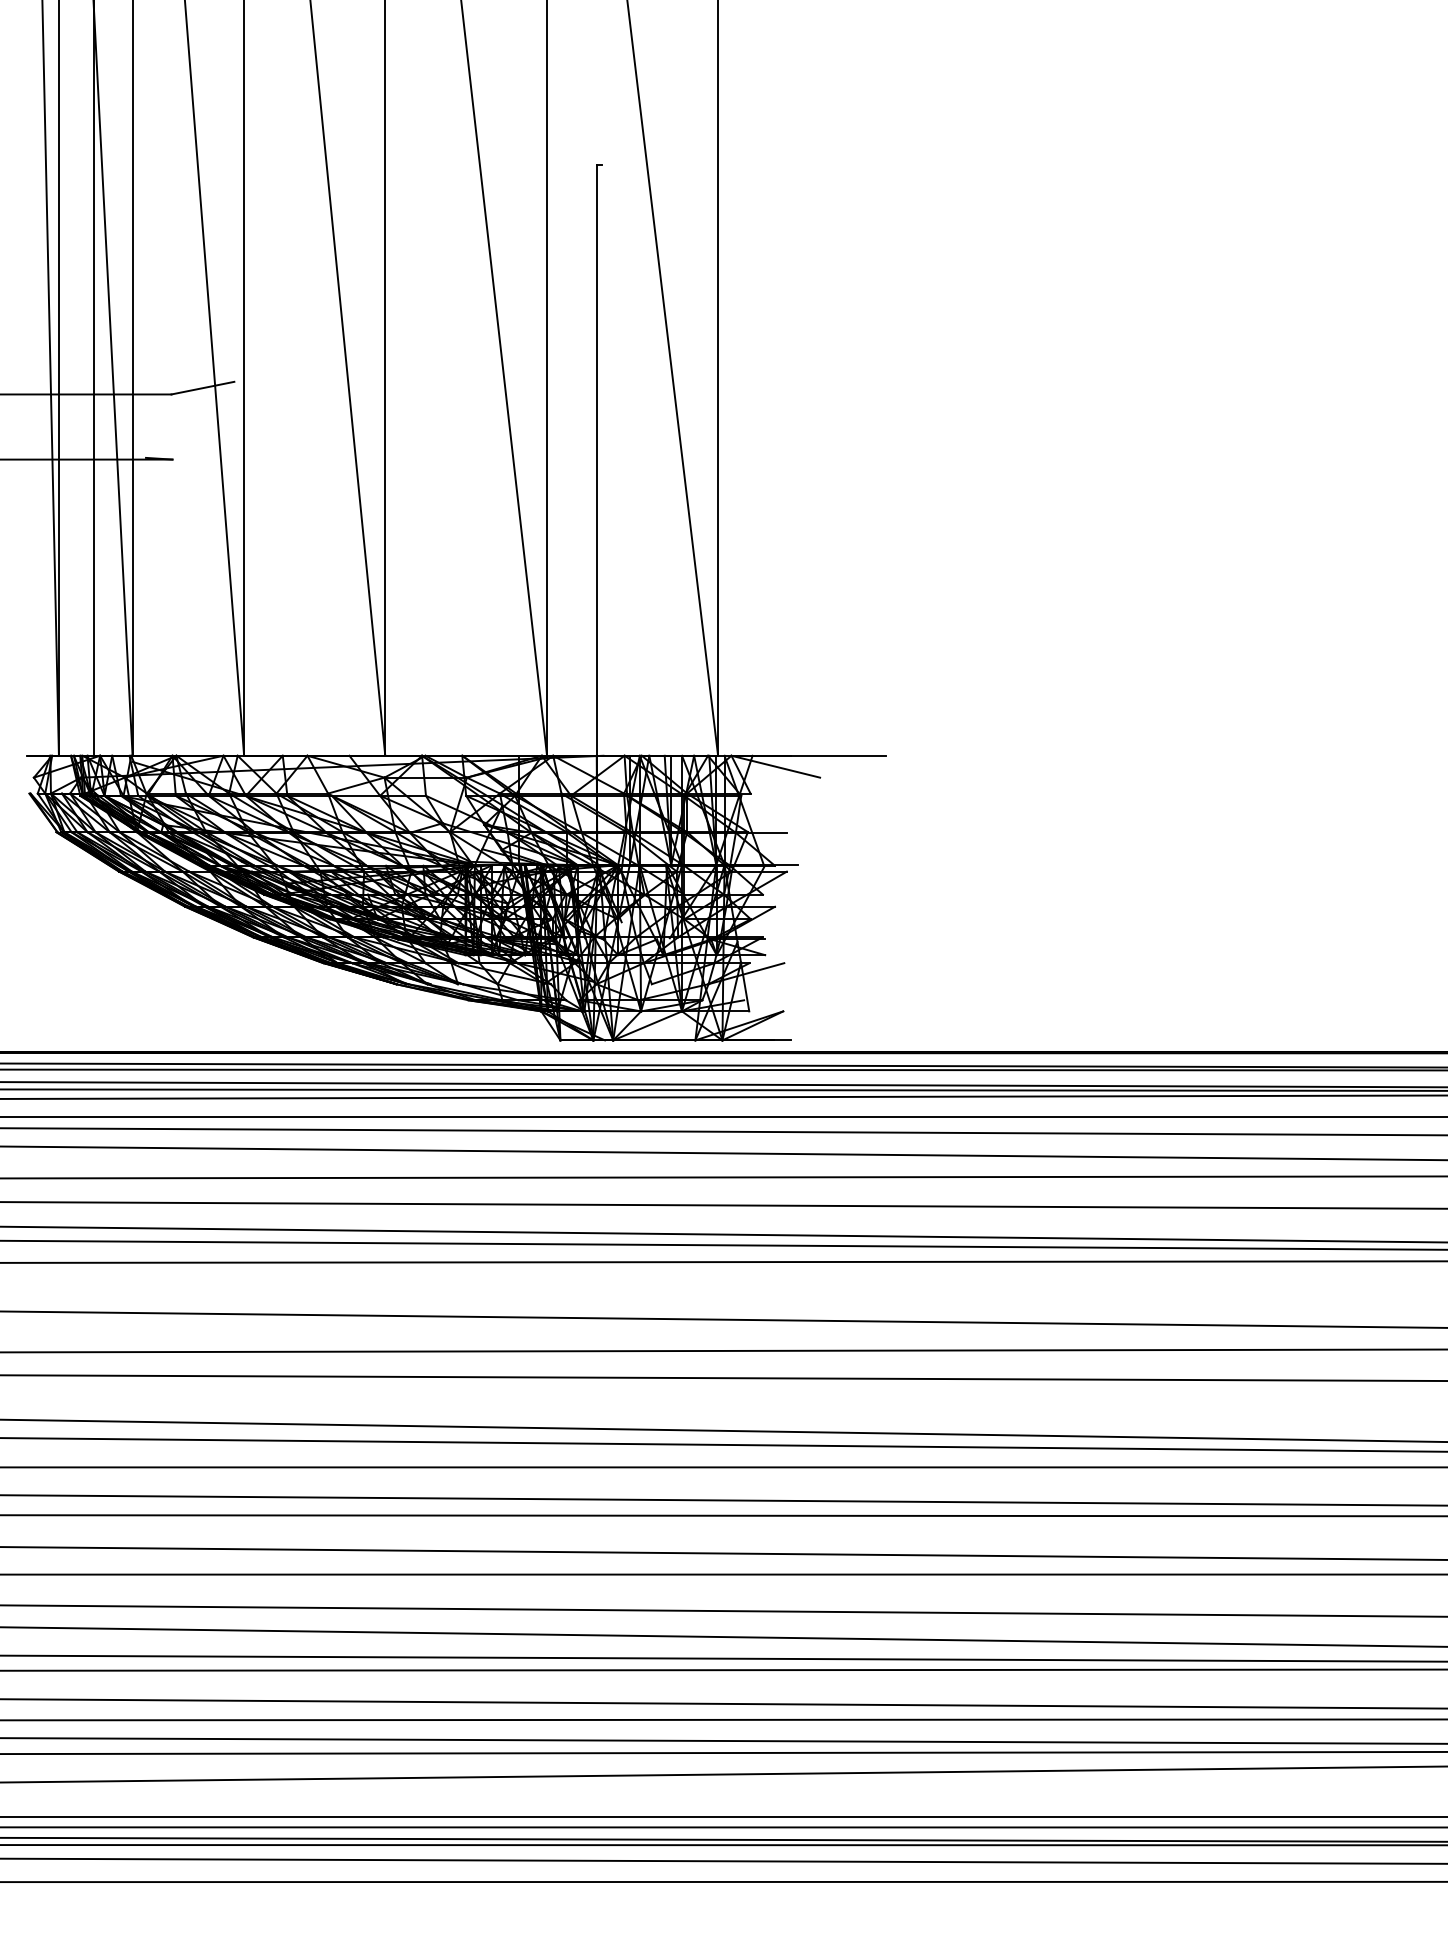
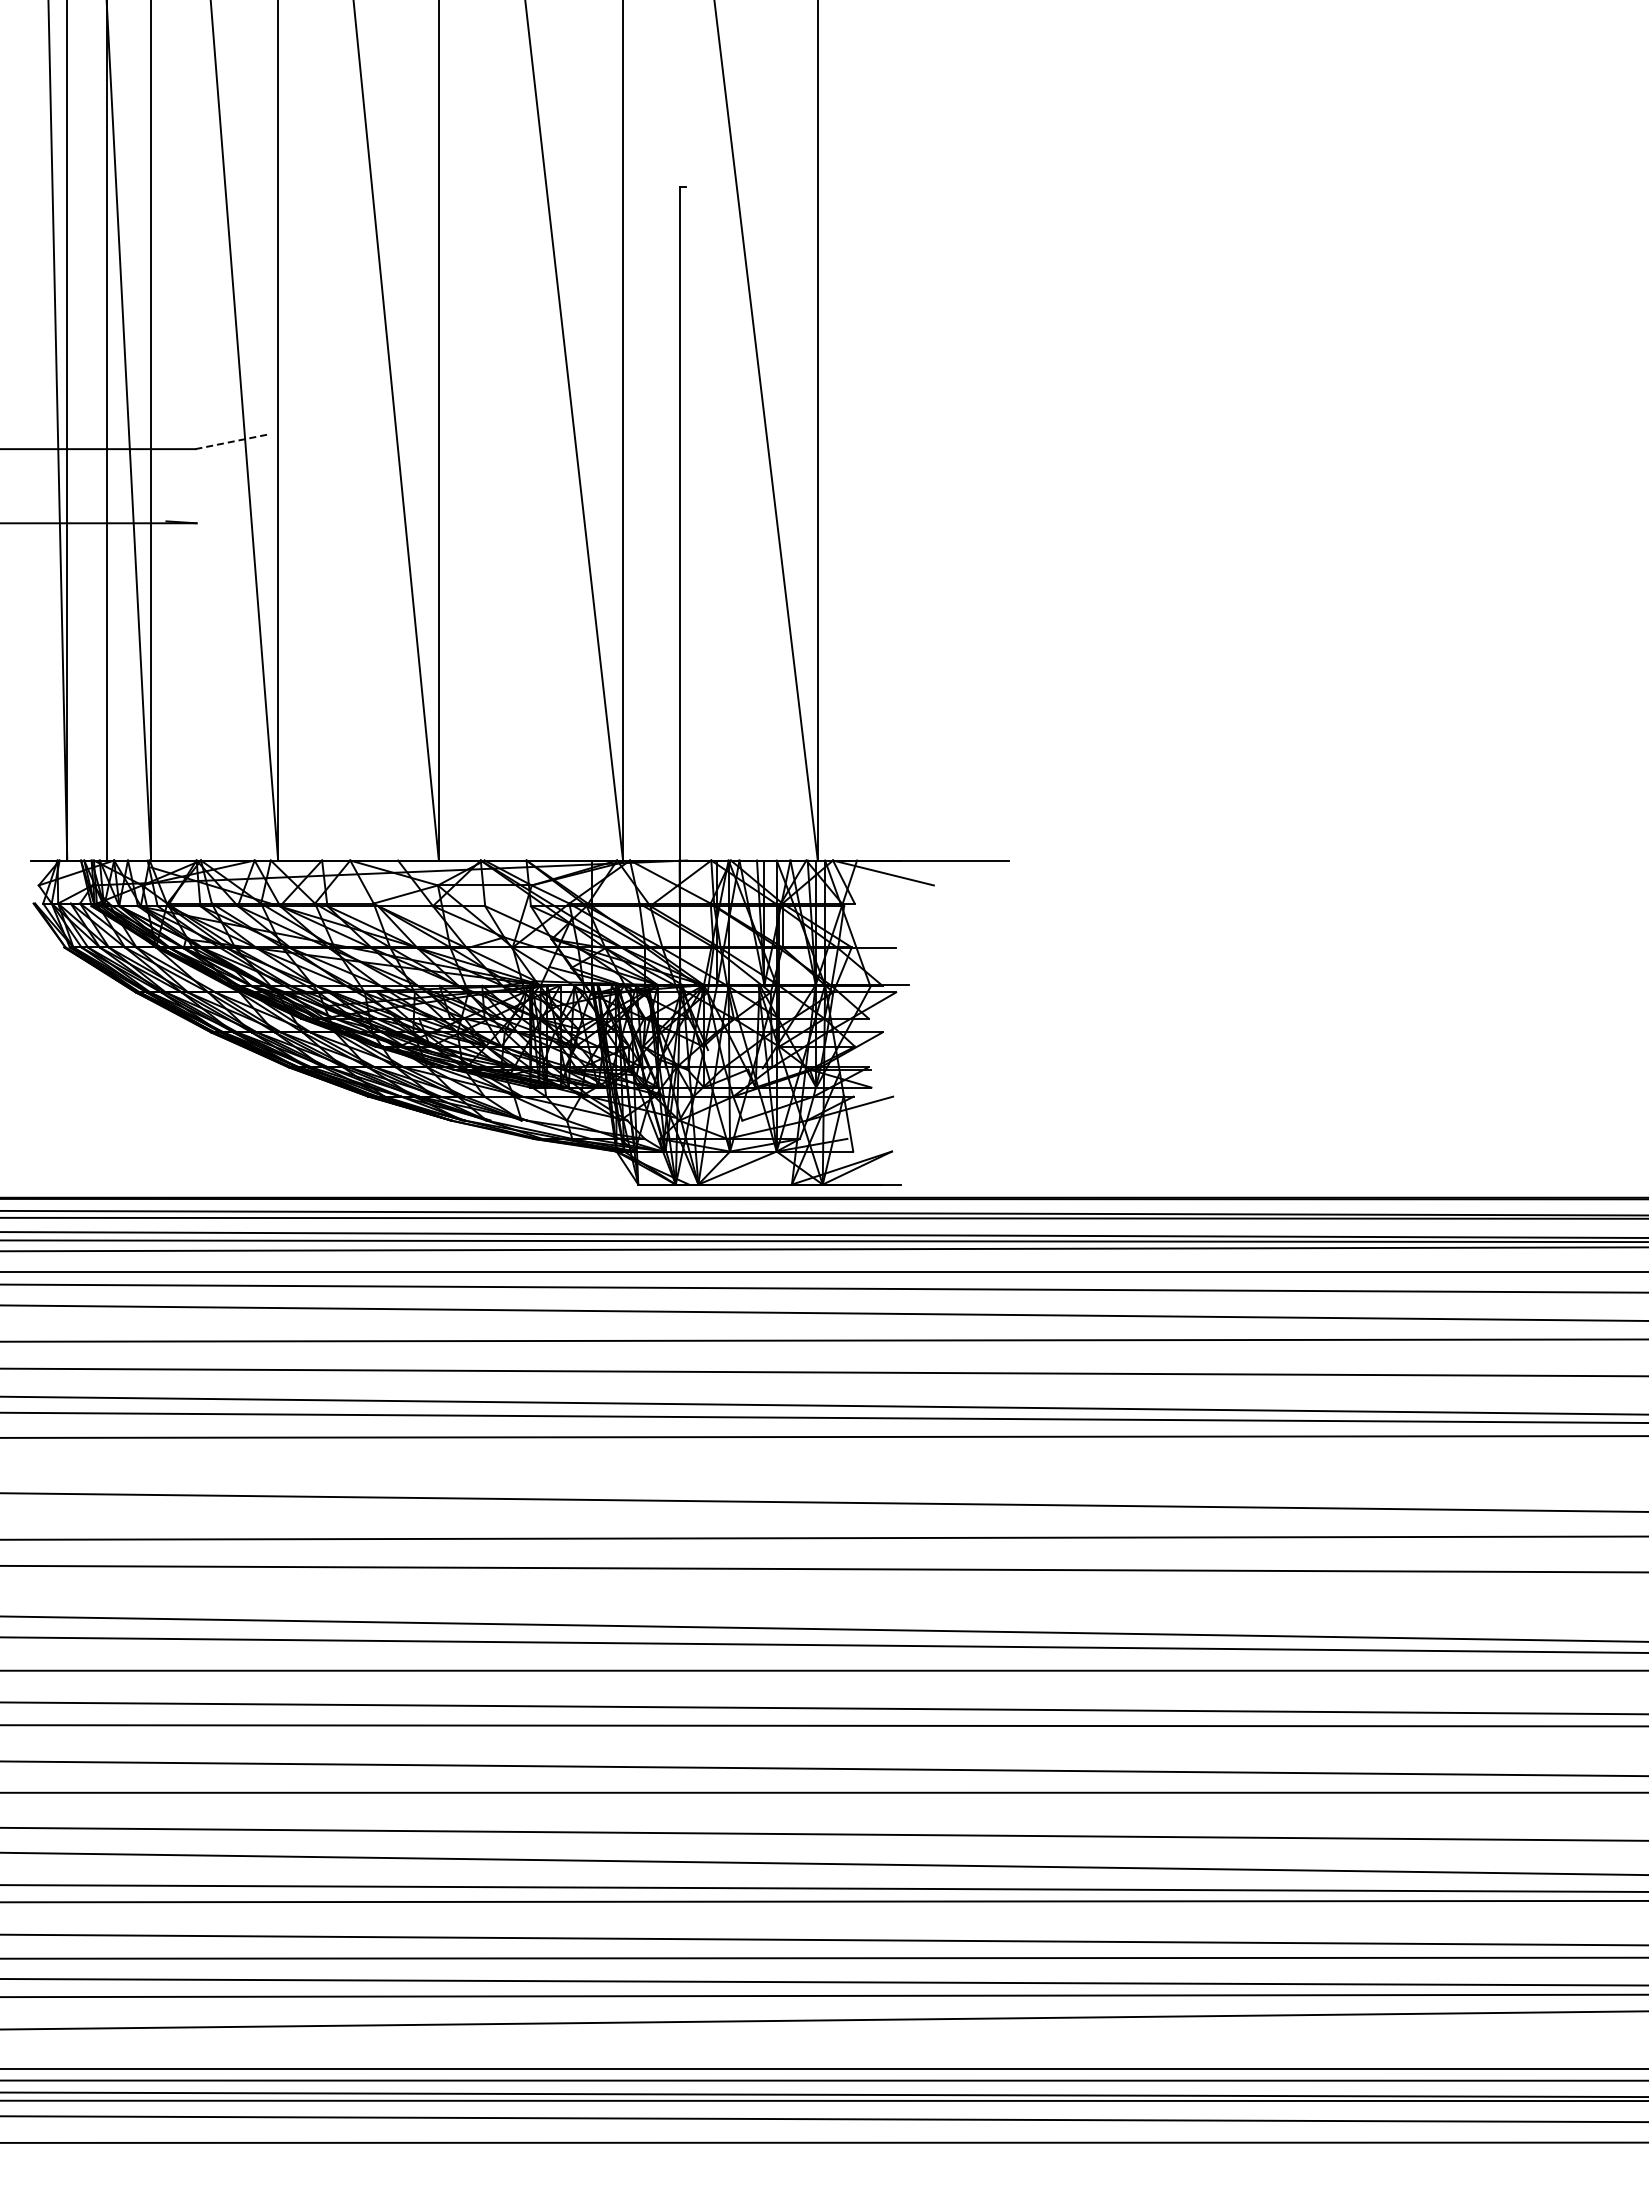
line: (202, 388) -> (230, 442), solid -> dashed

